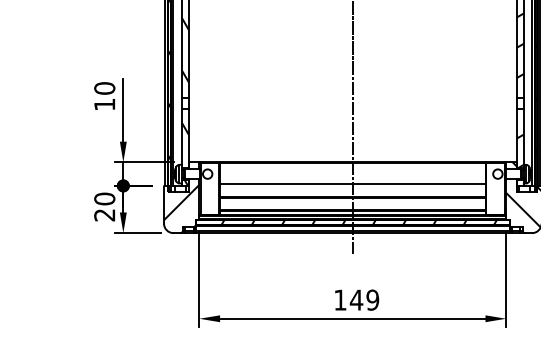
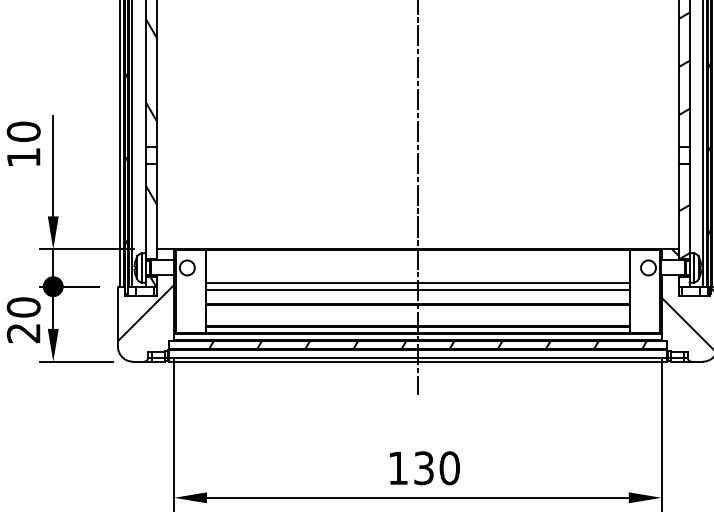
line: (352, 188) -> (417, 290), added
text: (364, 299) -> (436, 467), 149 -> 130

